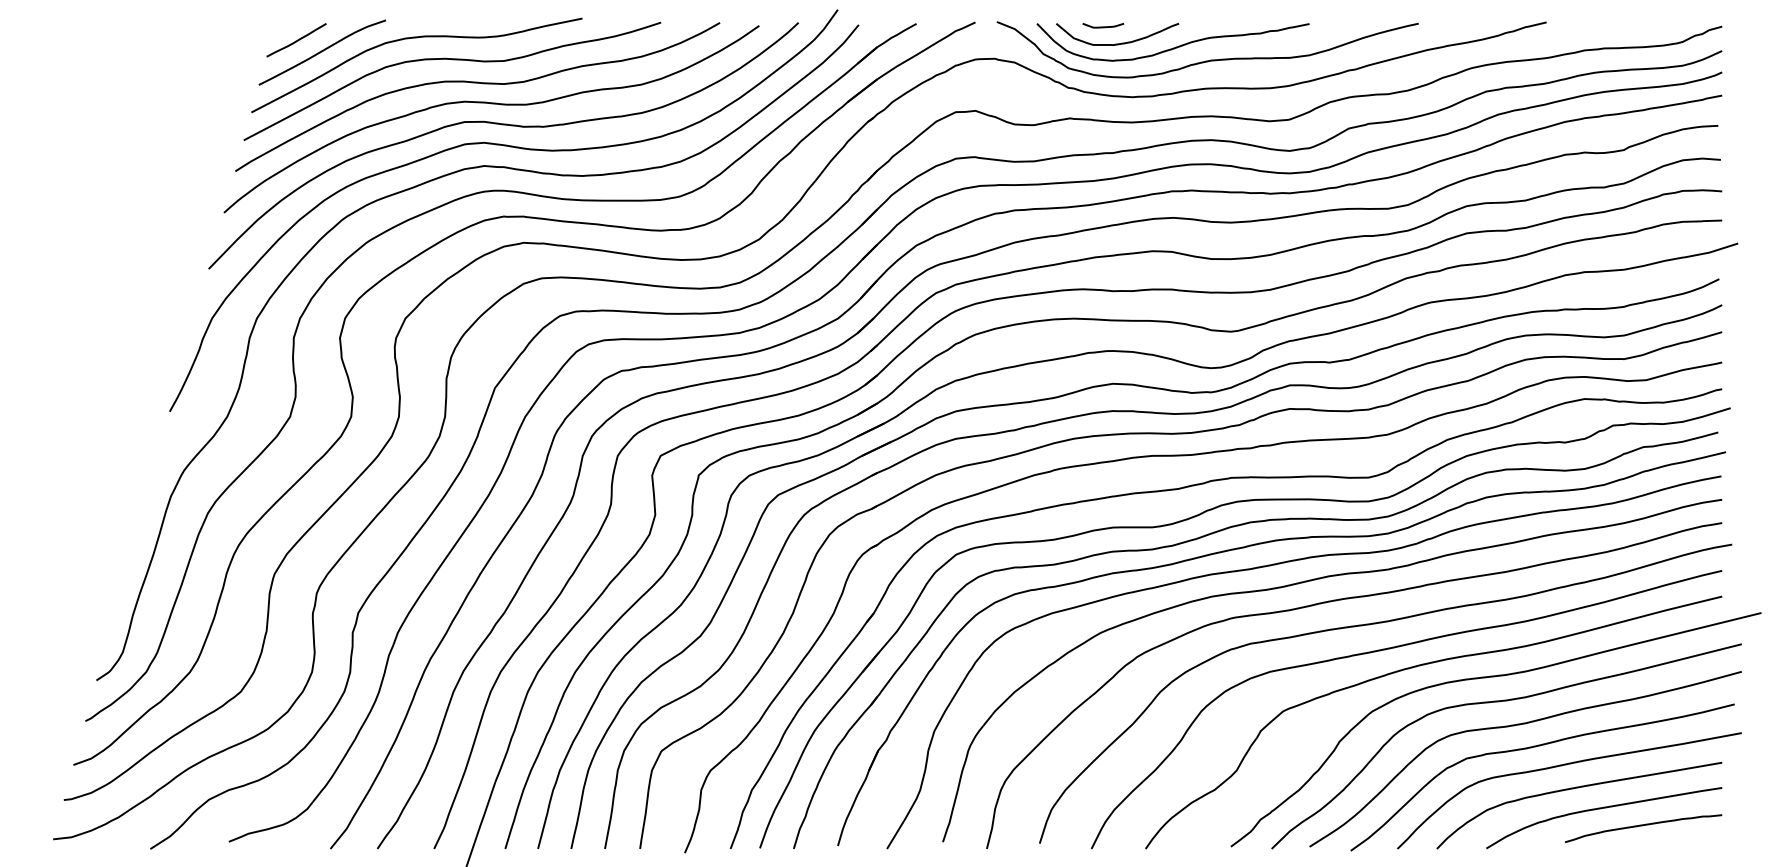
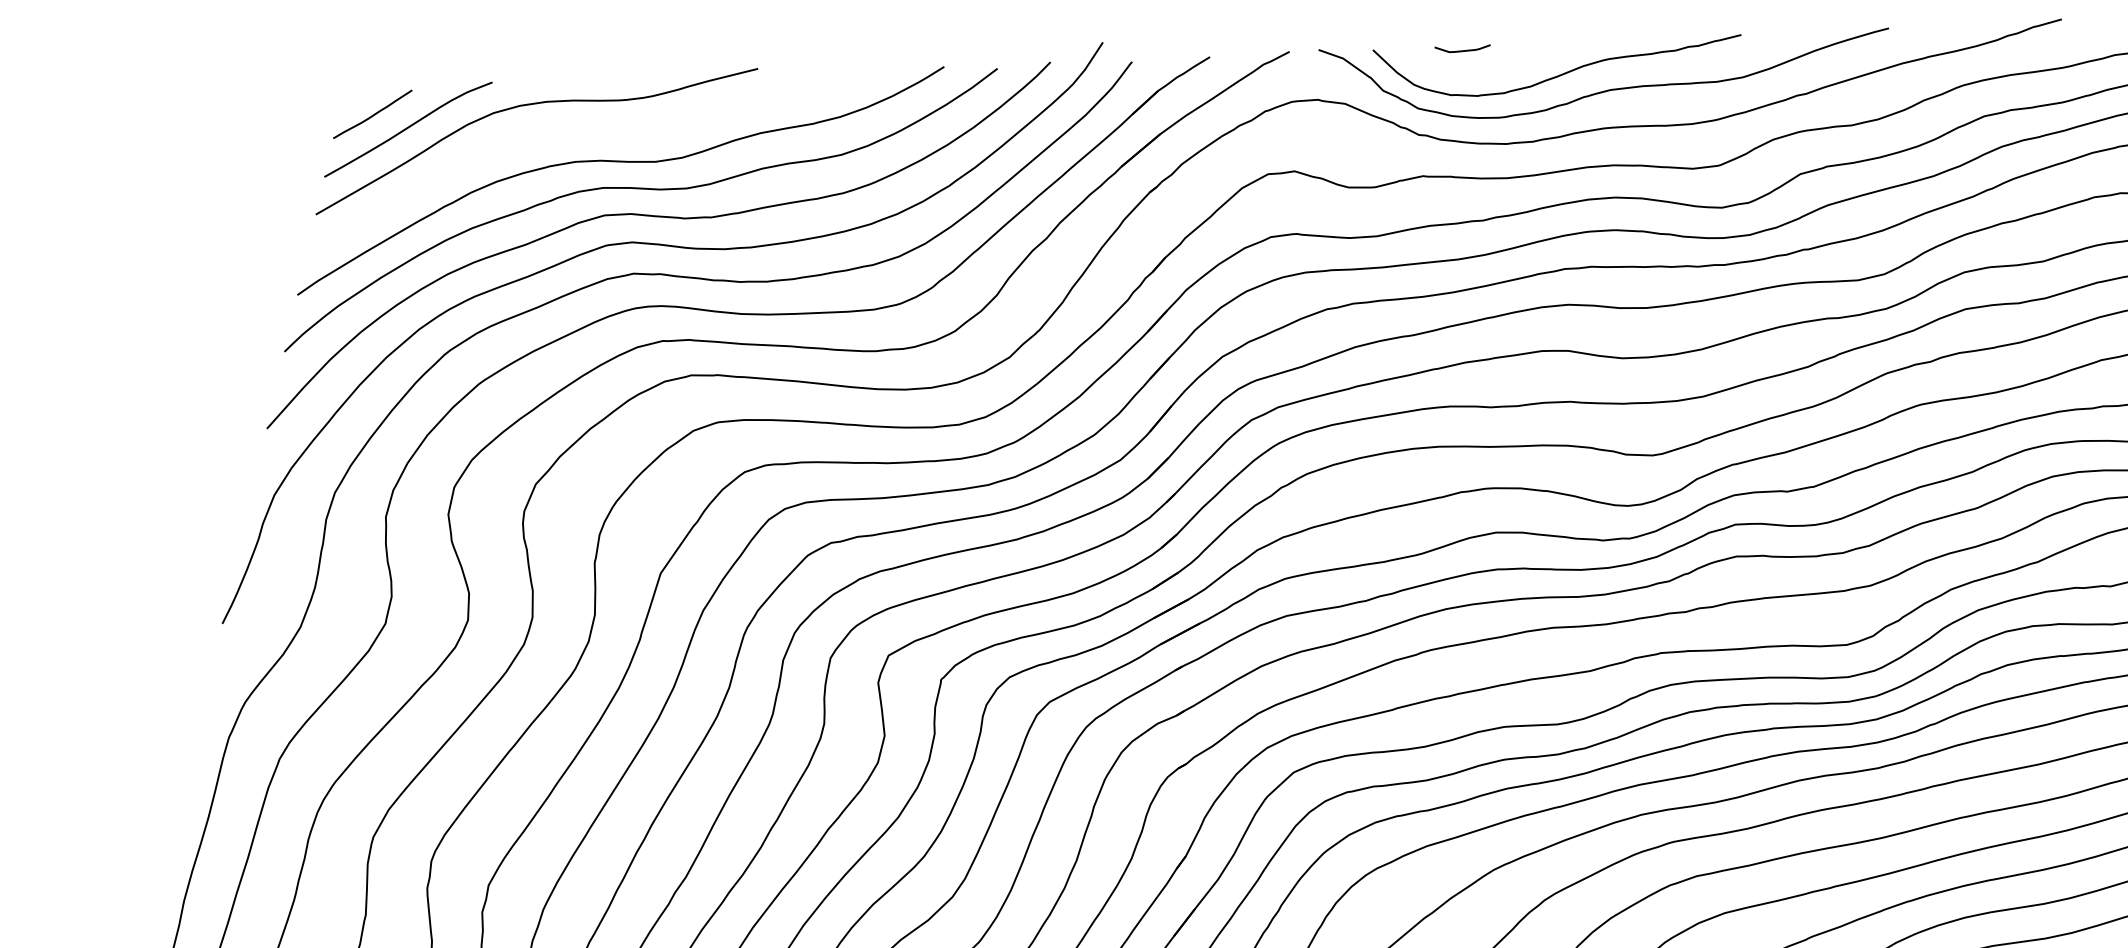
curve: (1121, 42) -> (1488, 70), removed
curve: (452, 60) -> (584, 132), removed

